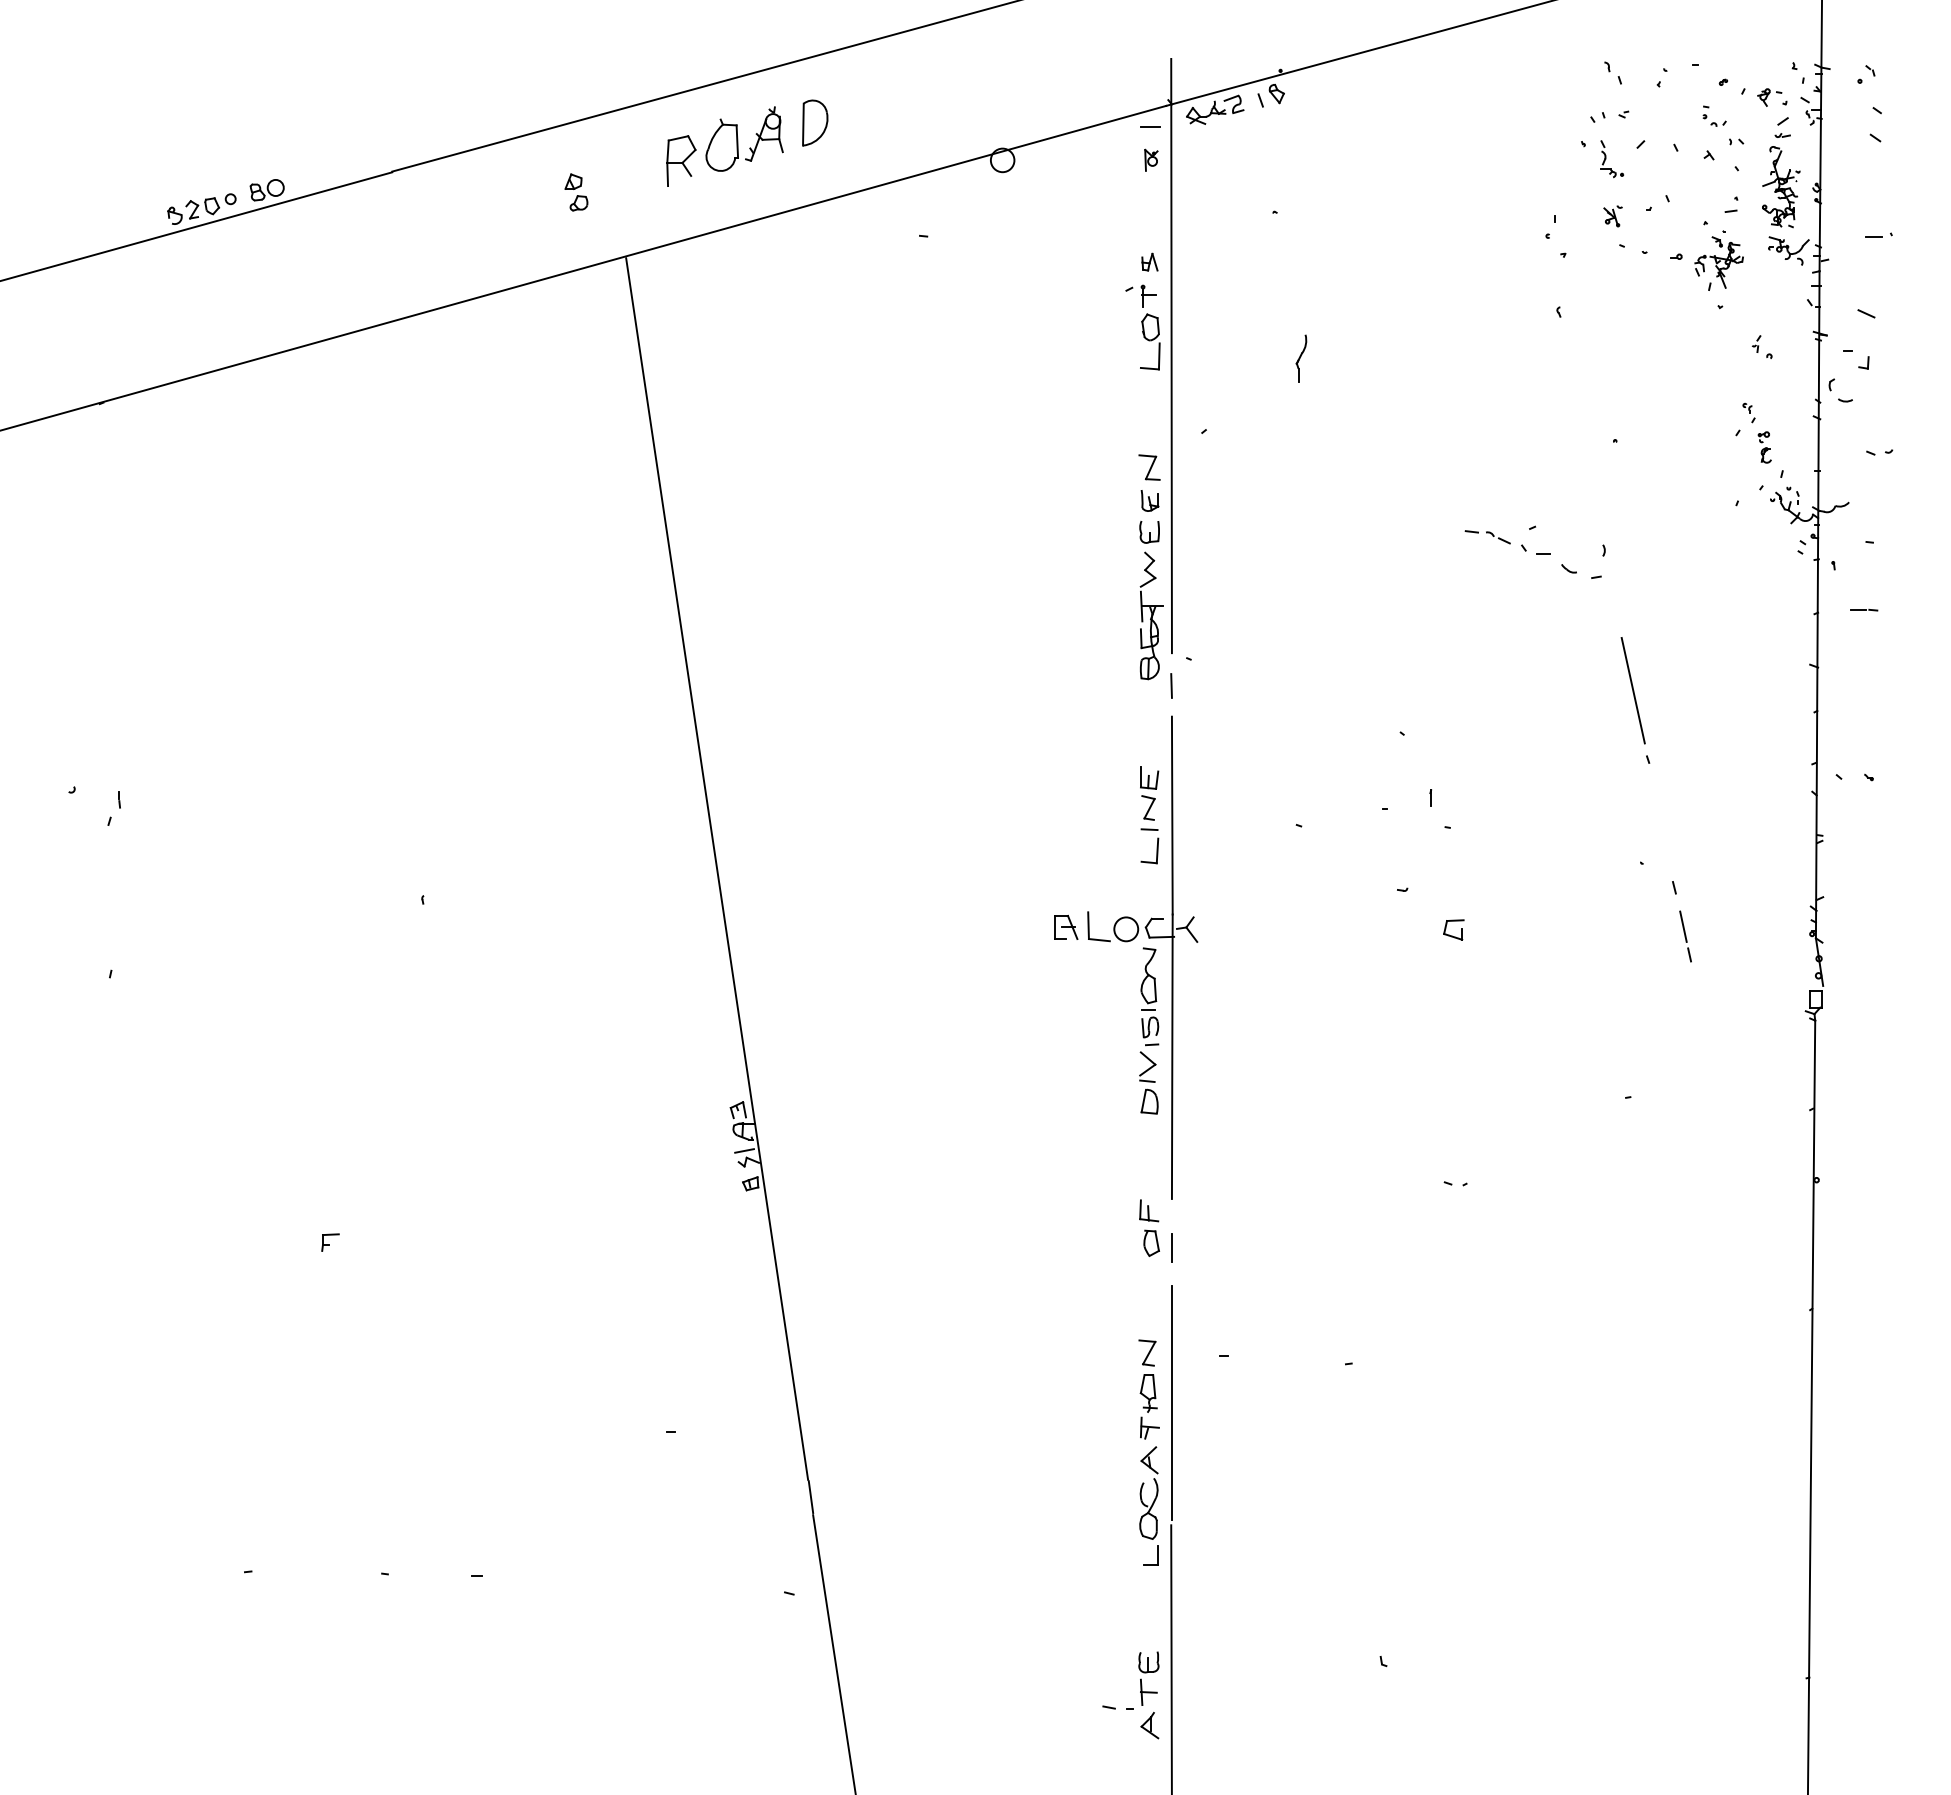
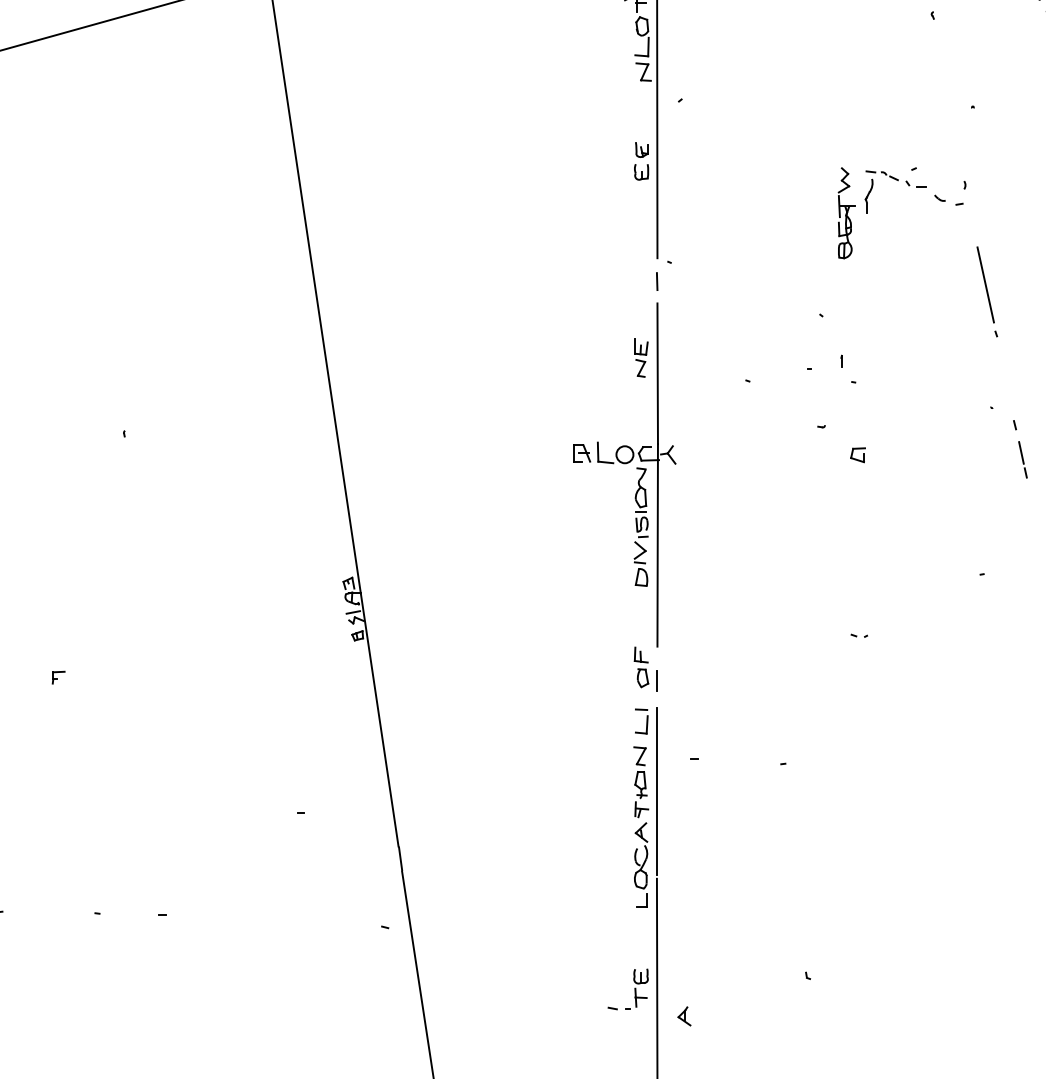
part: (1301, 358) -> (869, 195), moved
part: (1149, 467) -> (643, 72), moved
part: (1151, 615) -> (846, 212), moved
part: (1156, 846) -> (646, 721), moved
part: (1149, 1725) -> (684, 1016), moved

